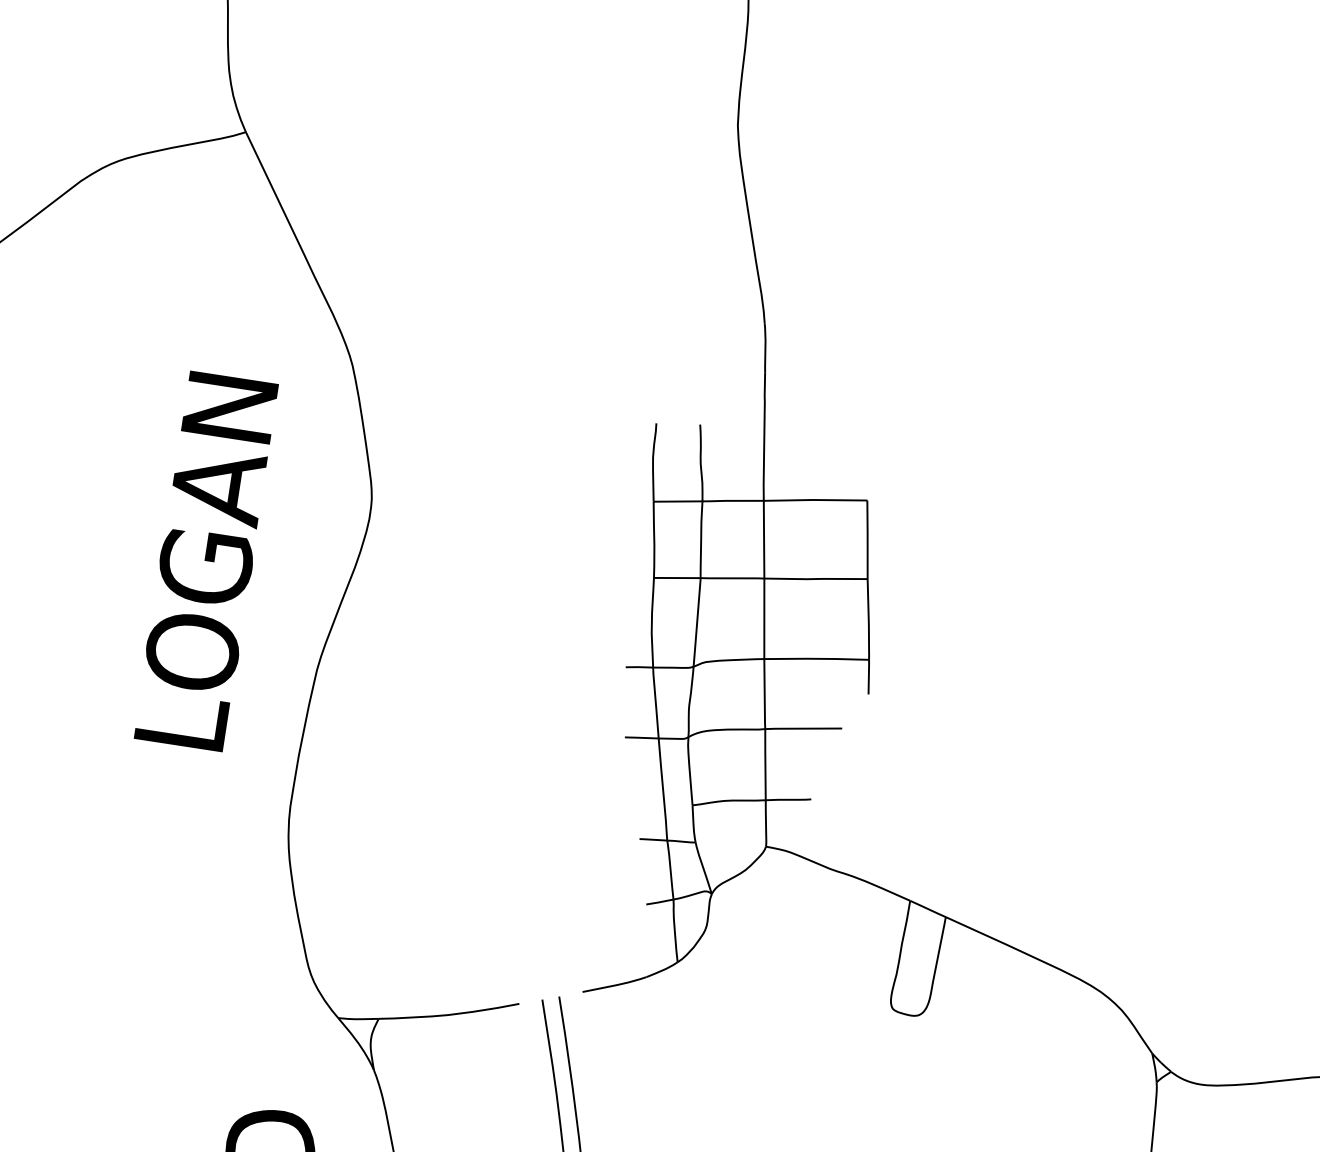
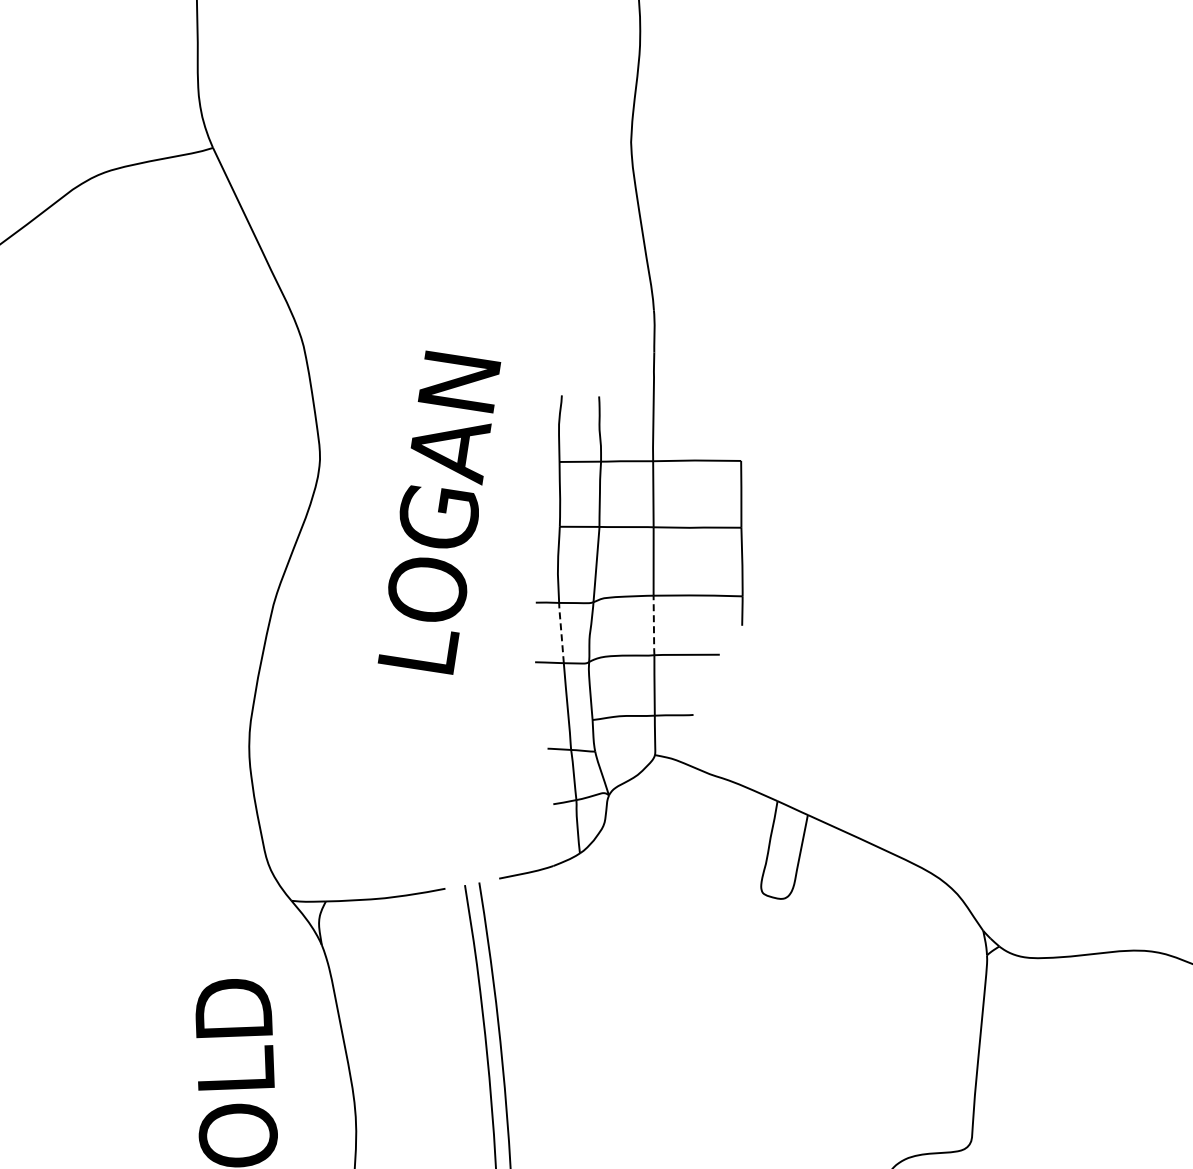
text: (206, 561) -> (439, 512), moved
line: (764, 695) -> (653, 626), solid -> dashed
line: (655, 703) -> (561, 633), solid -> dashed

